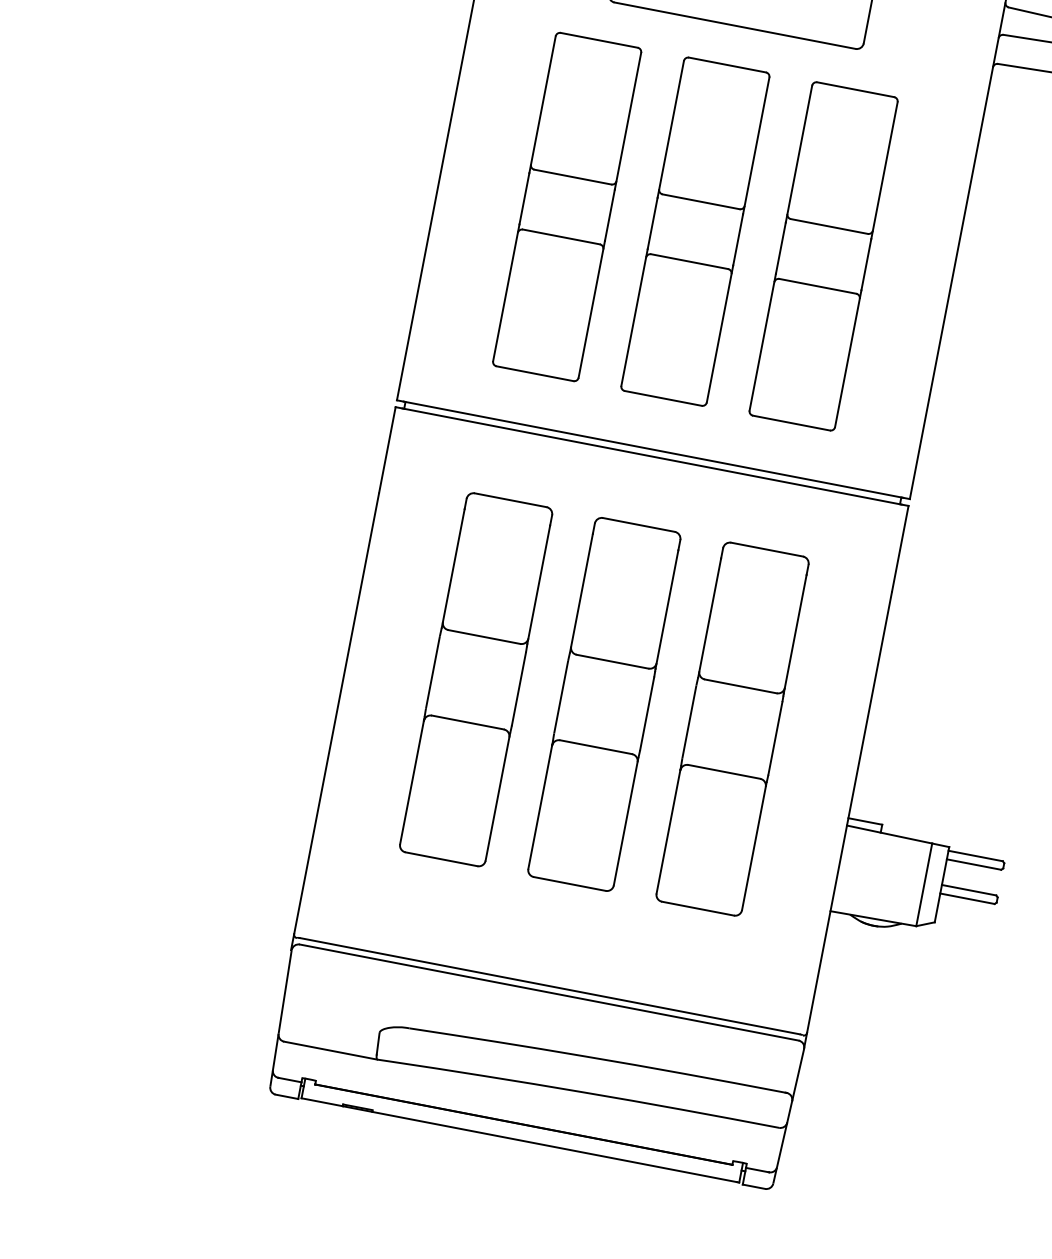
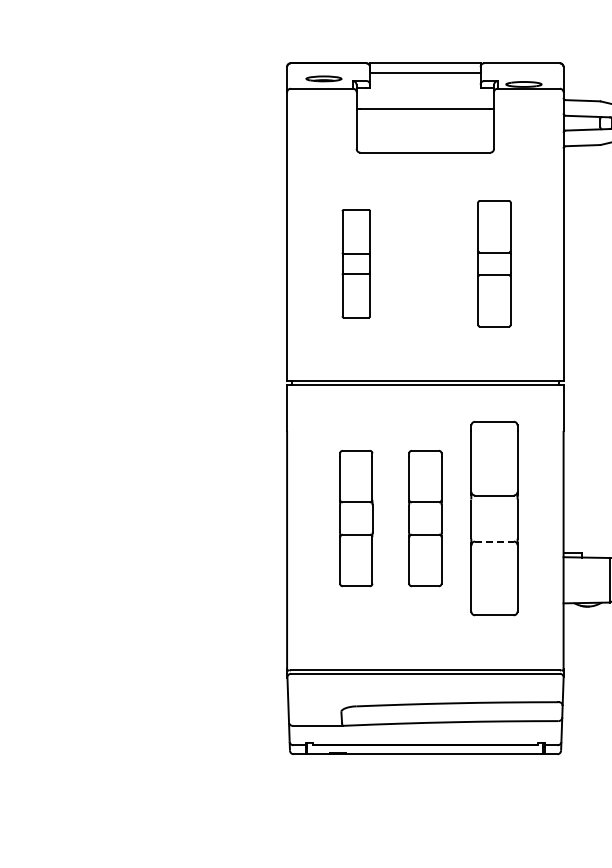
part: (567, 206) -> (356, 263), size x0.6
part: (695, 231) -> (425, 263), removed
part: (823, 256) -> (494, 263), size x0.7
part: (476, 679) -> (356, 518), size x0.7
part: (604, 704) -> (425, 518), size x0.7
line: (724, 771) -> (494, 541), solid -> dashed

